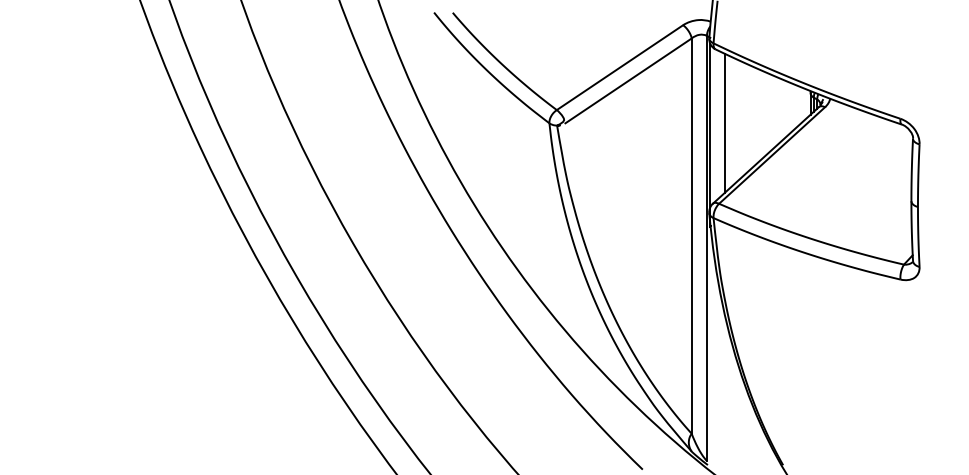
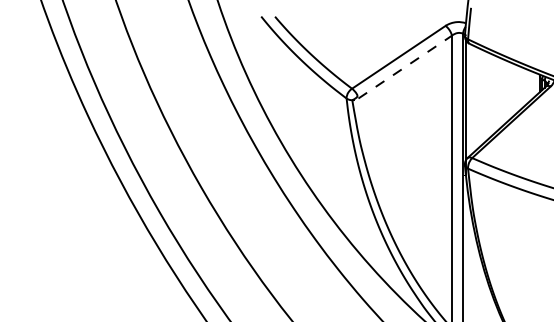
line: (629, 80) -> (405, 66), solid -> dashed
line: (724, 122) -> (476, 97), removed

